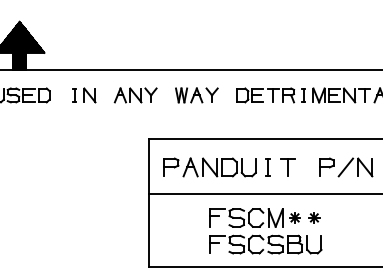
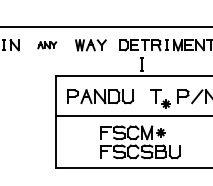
part: (135, 95) -> (47, 45), size x0.6
part: (267, 167) -> (141, 64), moved
part: (314, 217) -> (166, 103), moved

